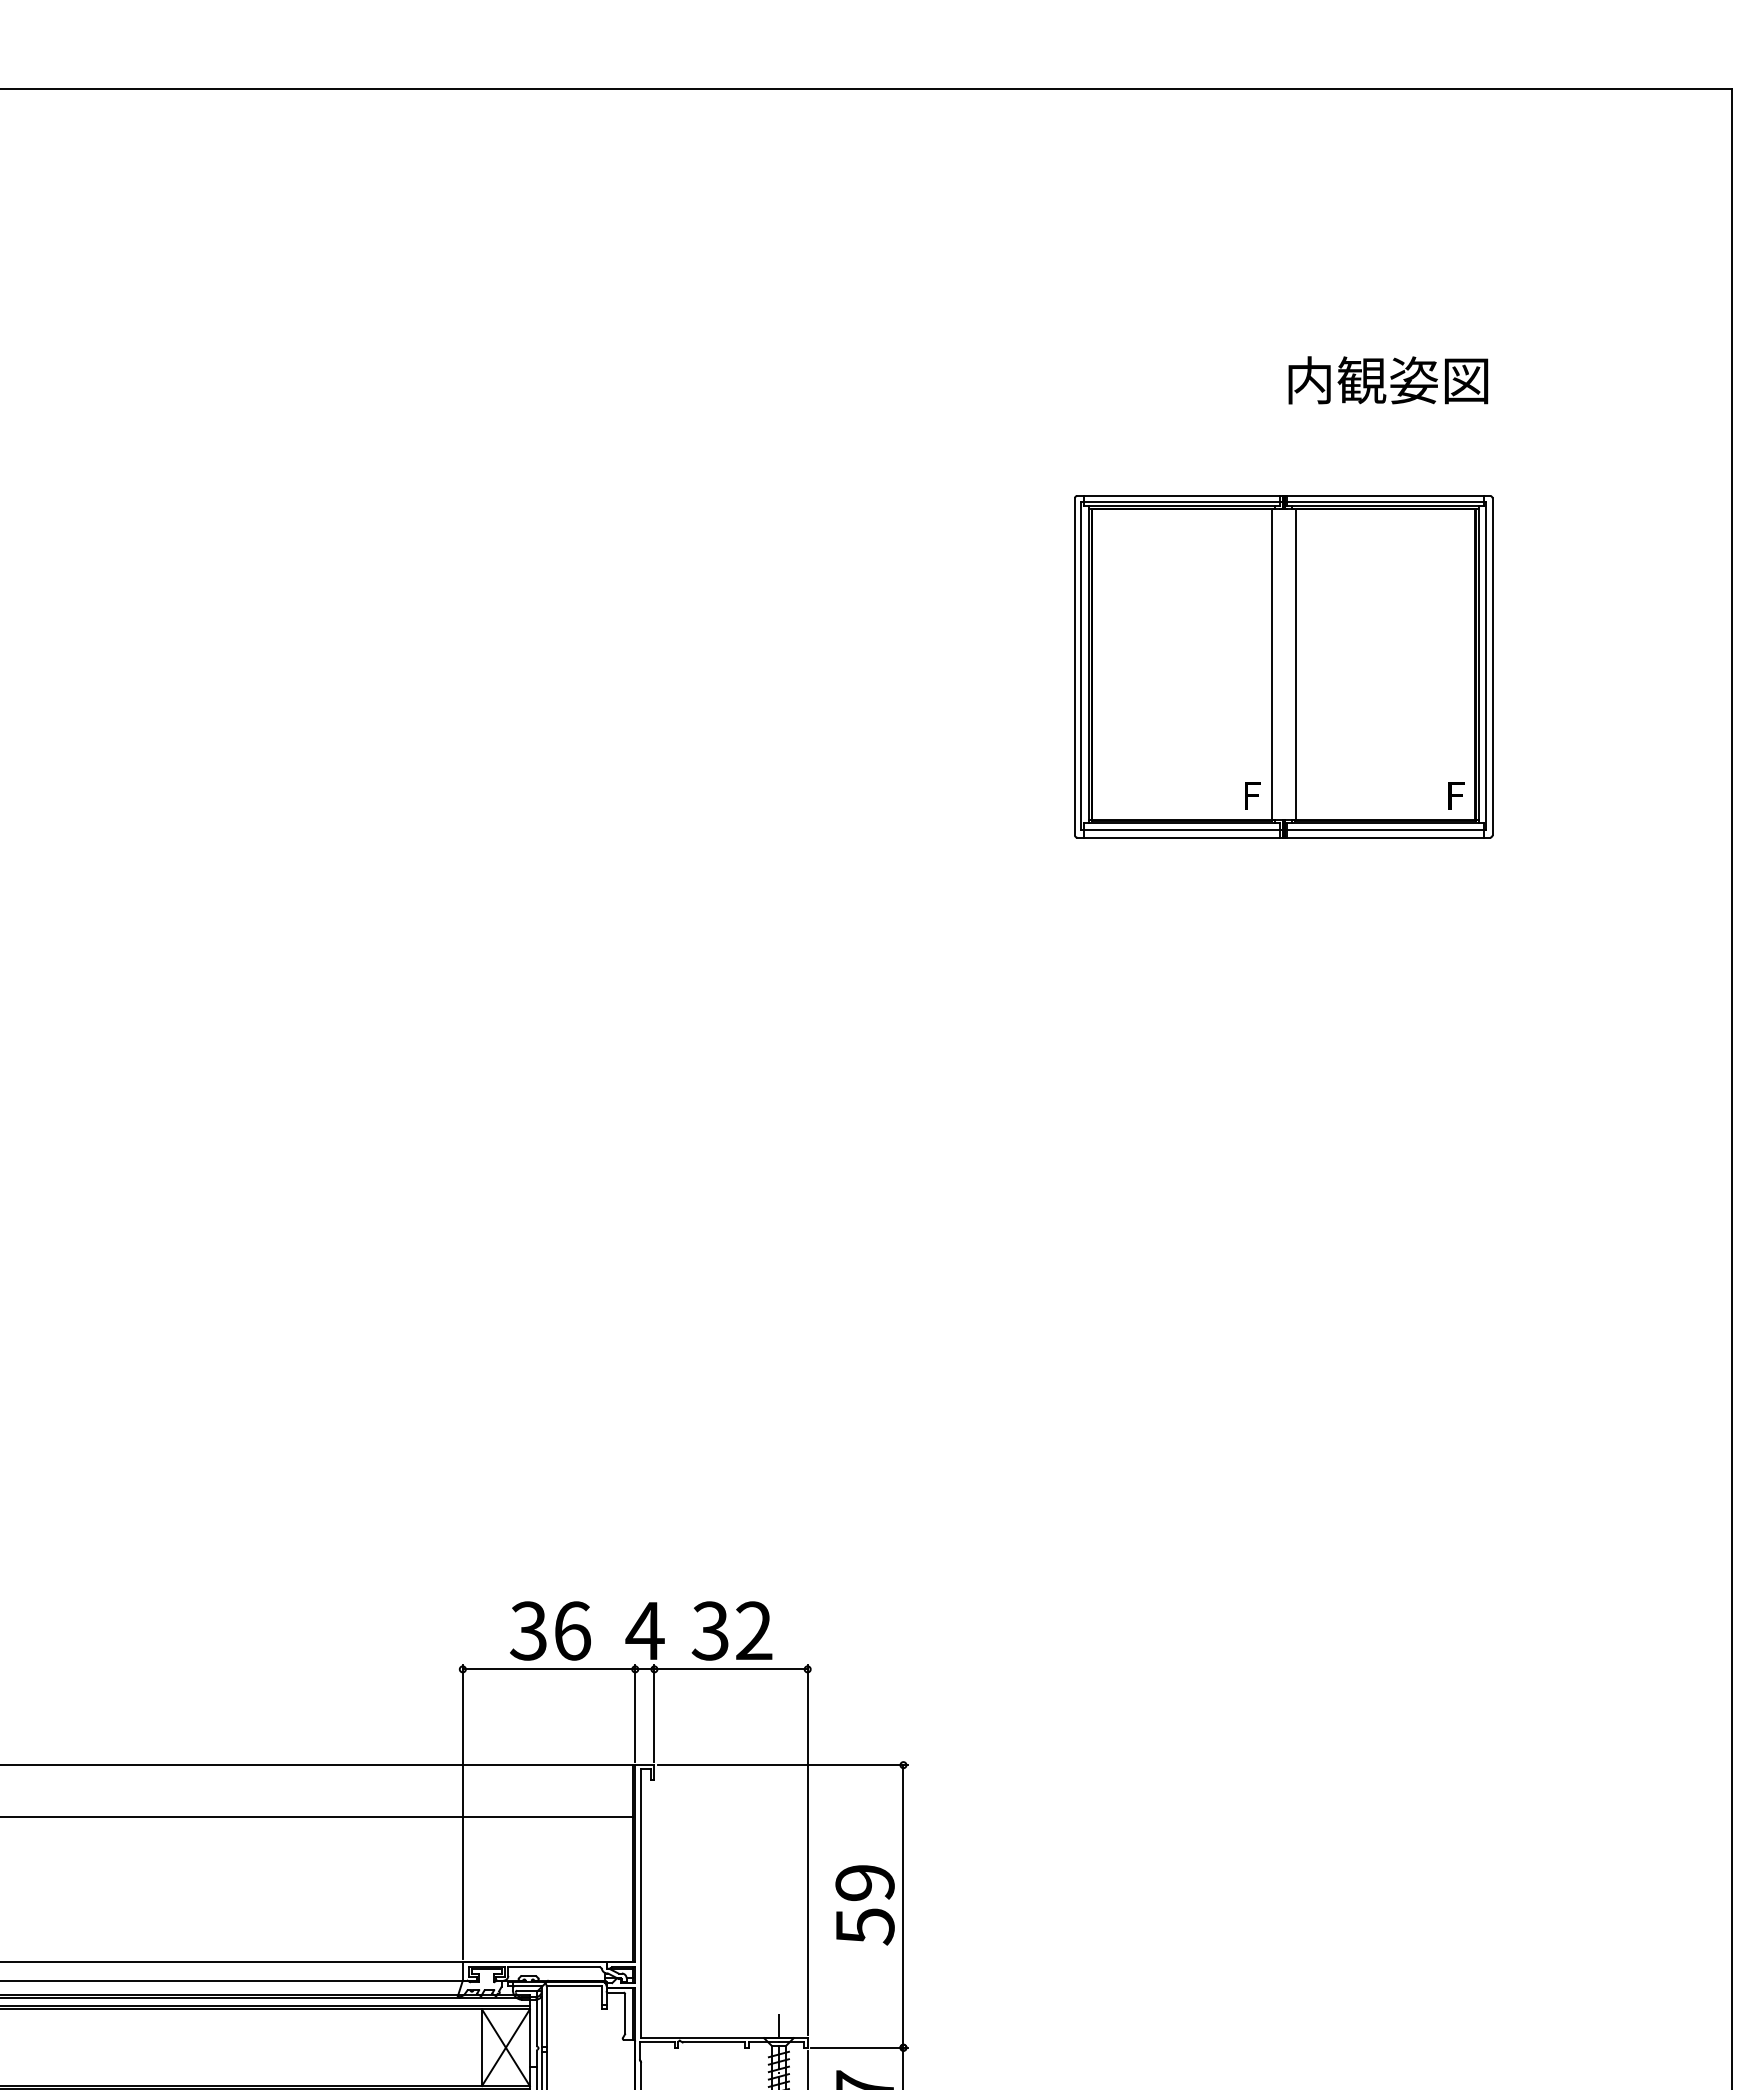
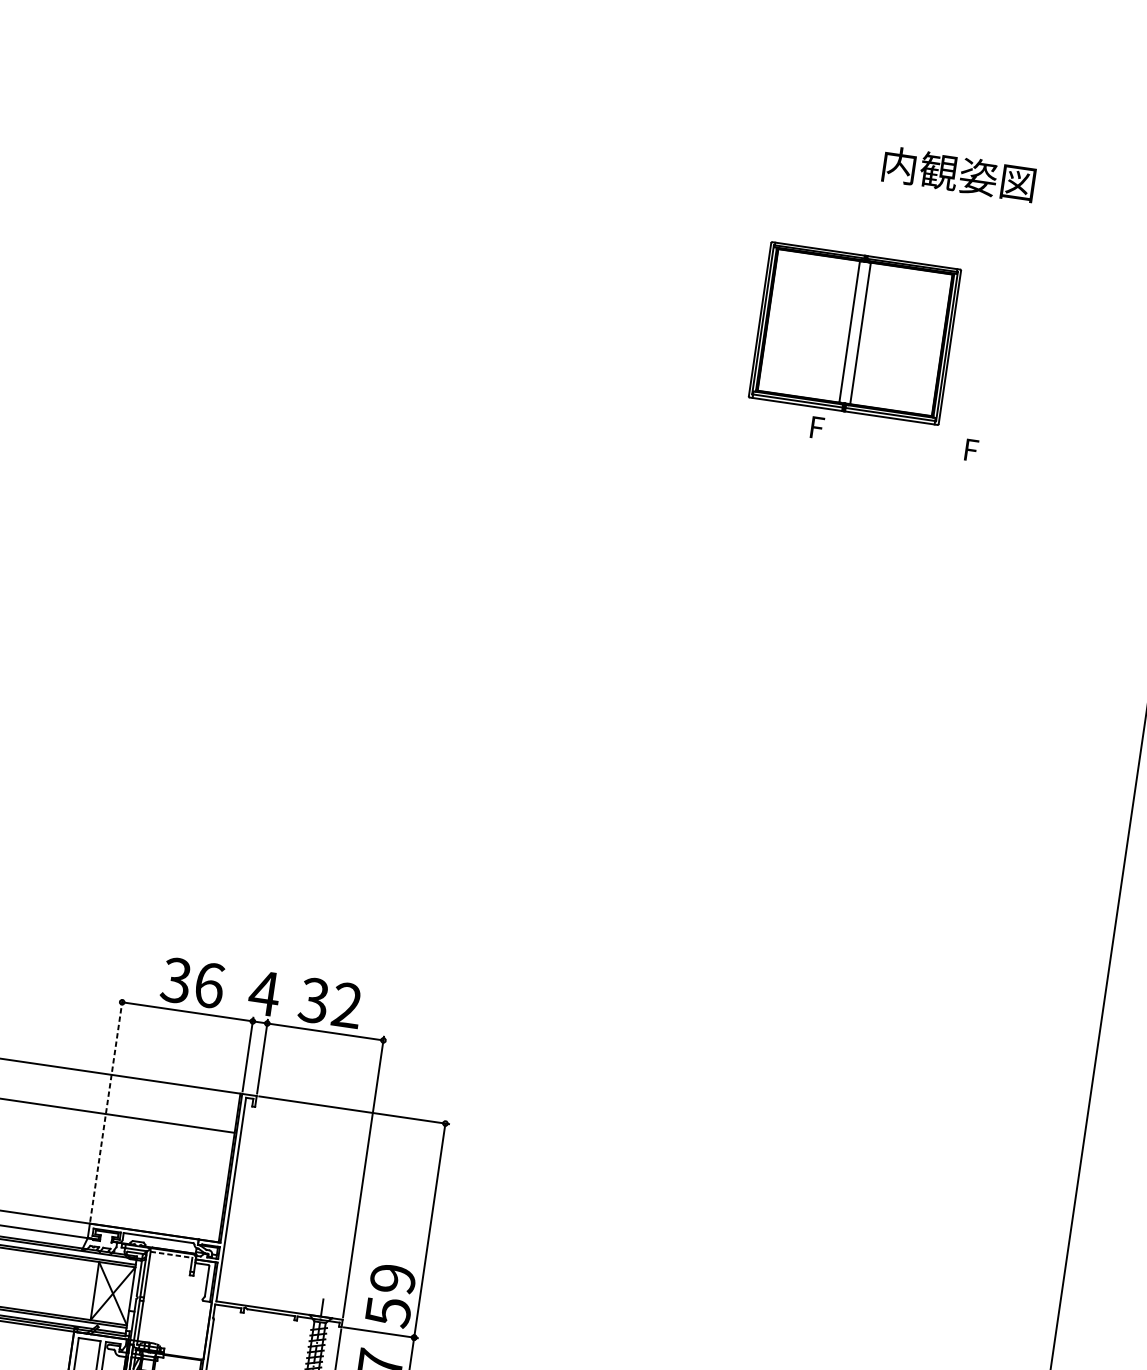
text: (1388, 380) -> (959, 174), moved
part: (1283, 666) -> (854, 333), size x0.6
line: (462, 1811) -> (106, 1109), solid -> dashed
text: (864, 1905) -> (390, 1296), moved
line: (574, 1986) -> (171, 1254), solid -> dashed

